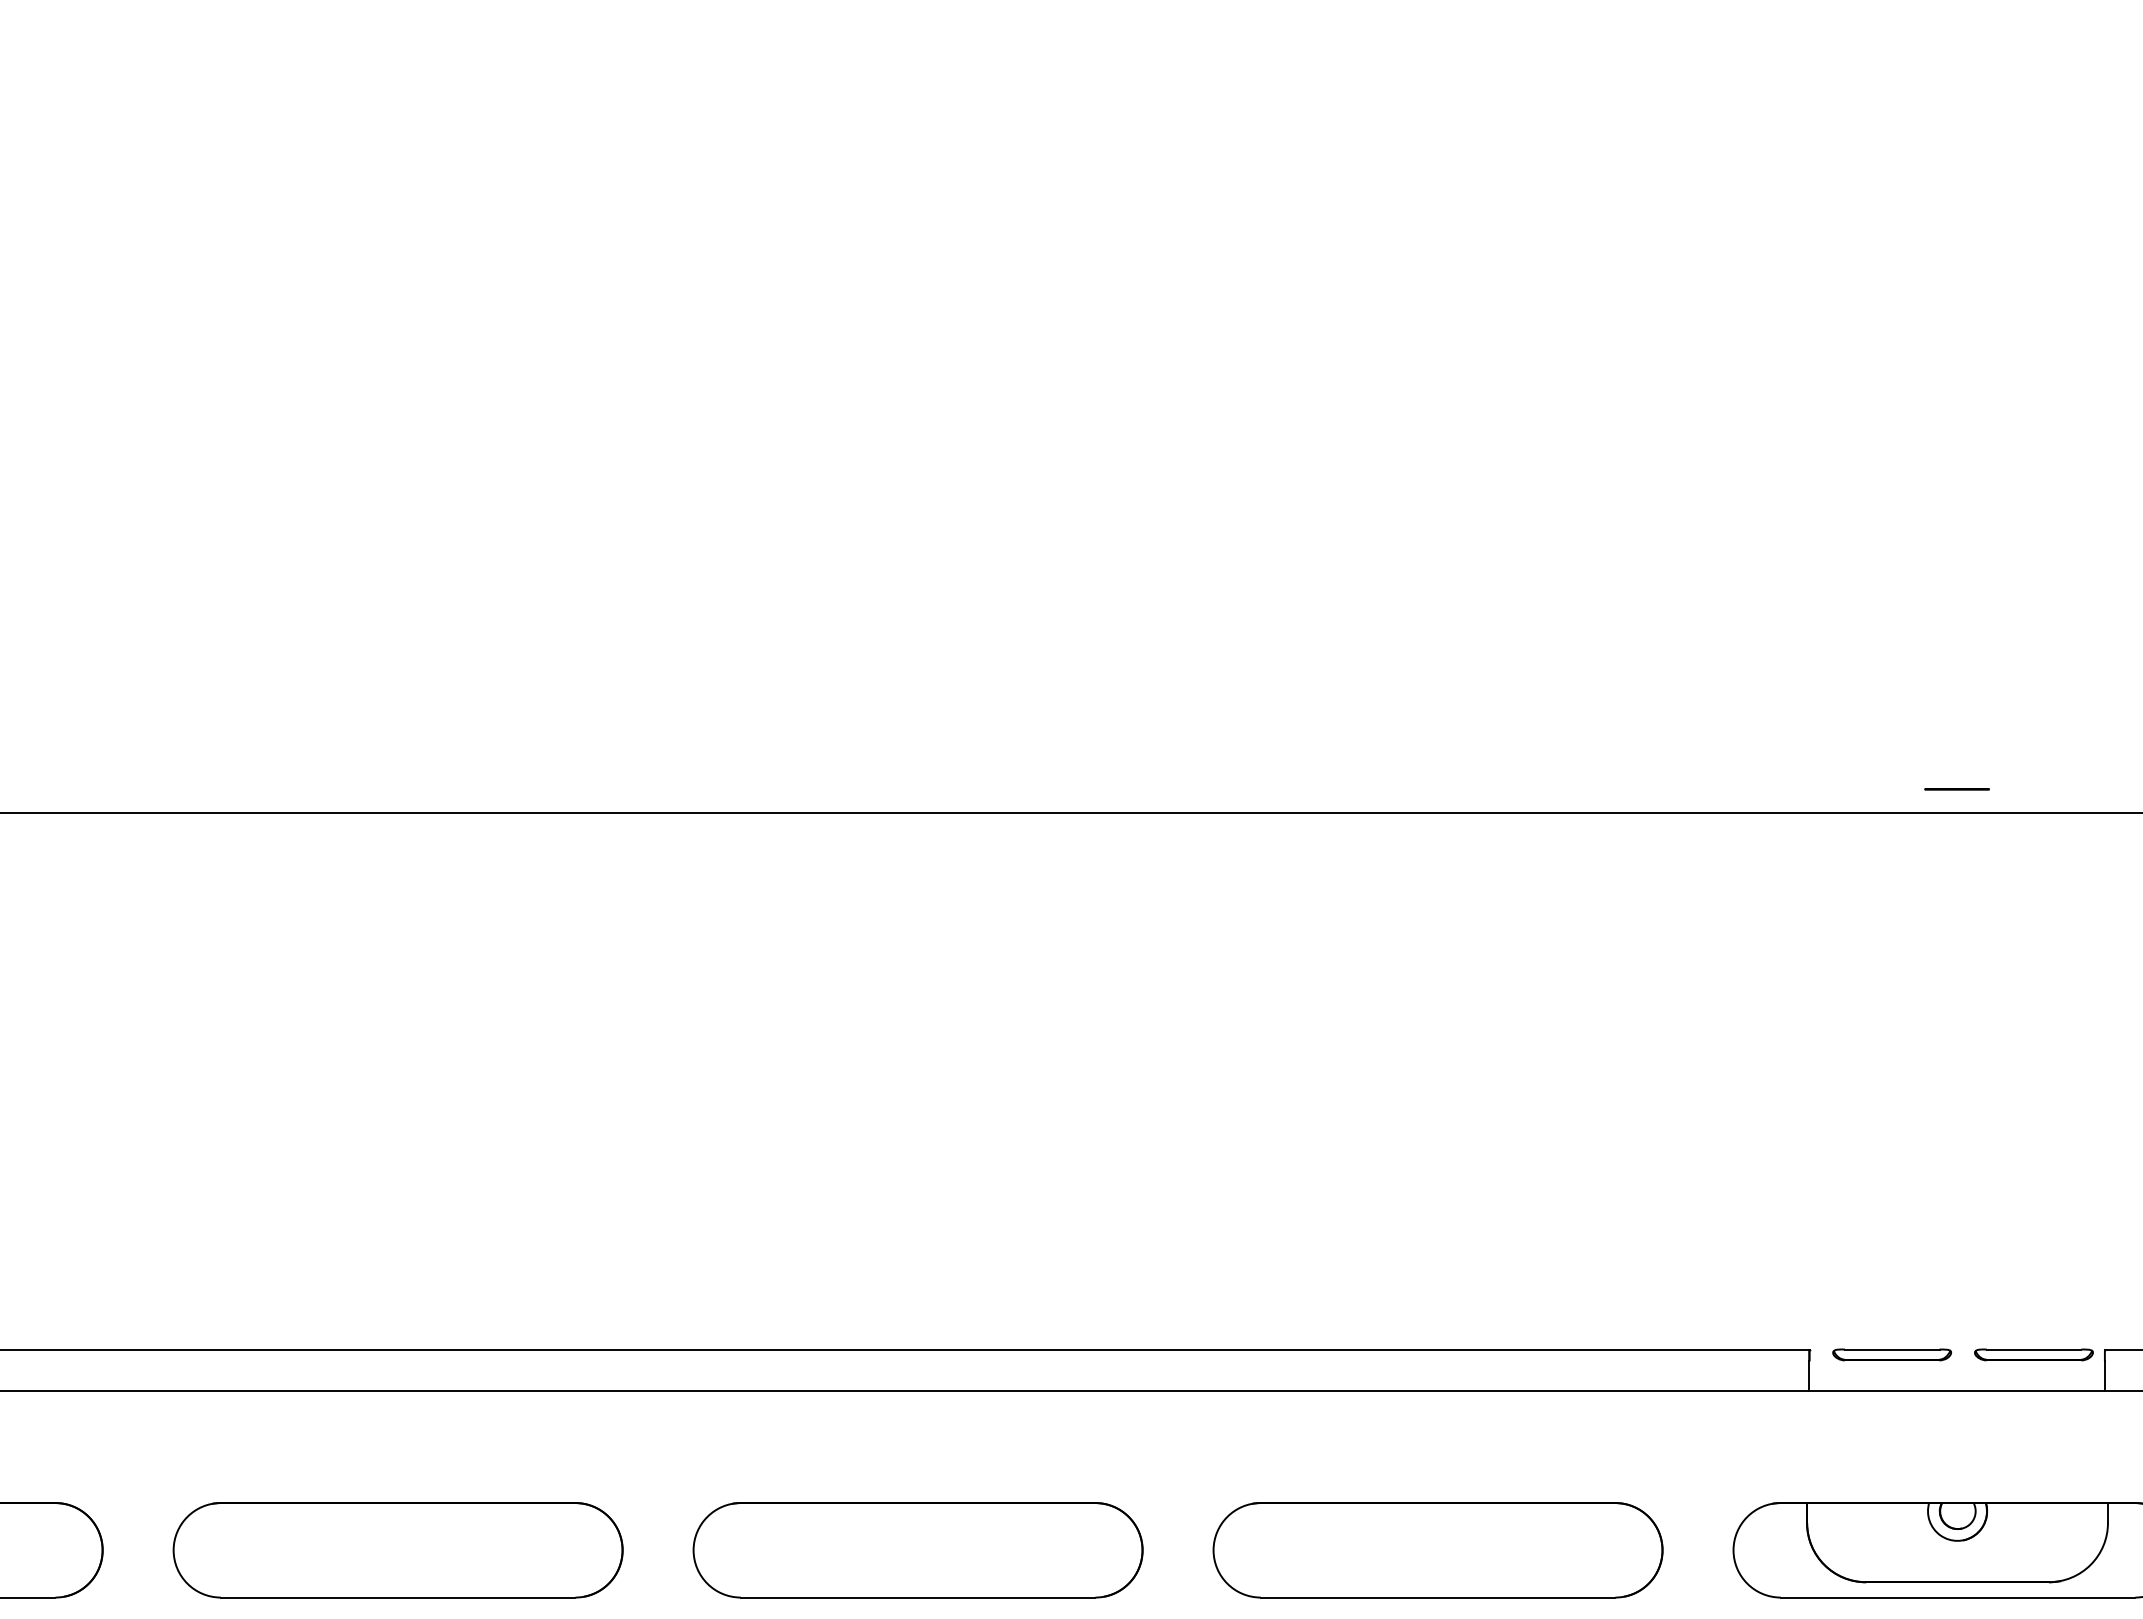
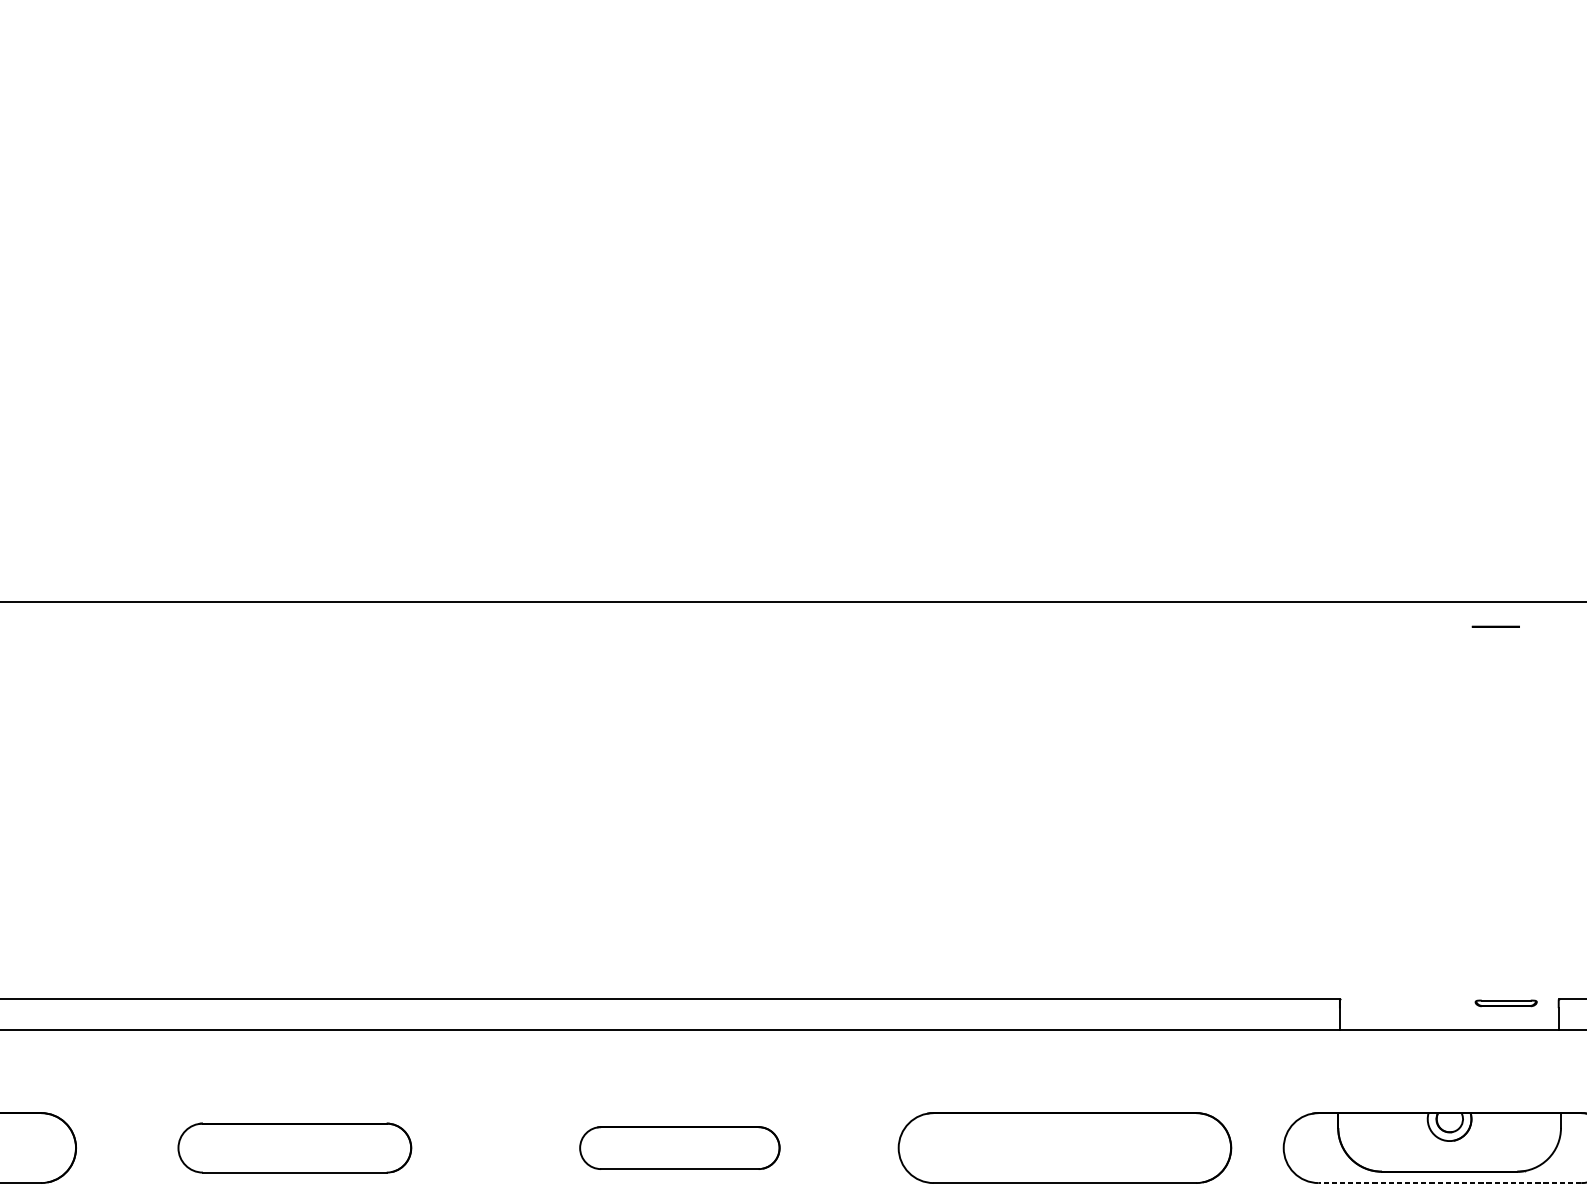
line: (1956, 789) -> (1495, 626), moved
part: (1891, 1354) -> (1400, 1003), removed
part: (2033, 1354) -> (1505, 1003), size x0.7
part: (397, 1550) -> (294, 1148), size x0.7
part: (917, 1550) -> (679, 1148), size x0.6
line: (1957, 1597) -> (1449, 1183), solid -> dashed

